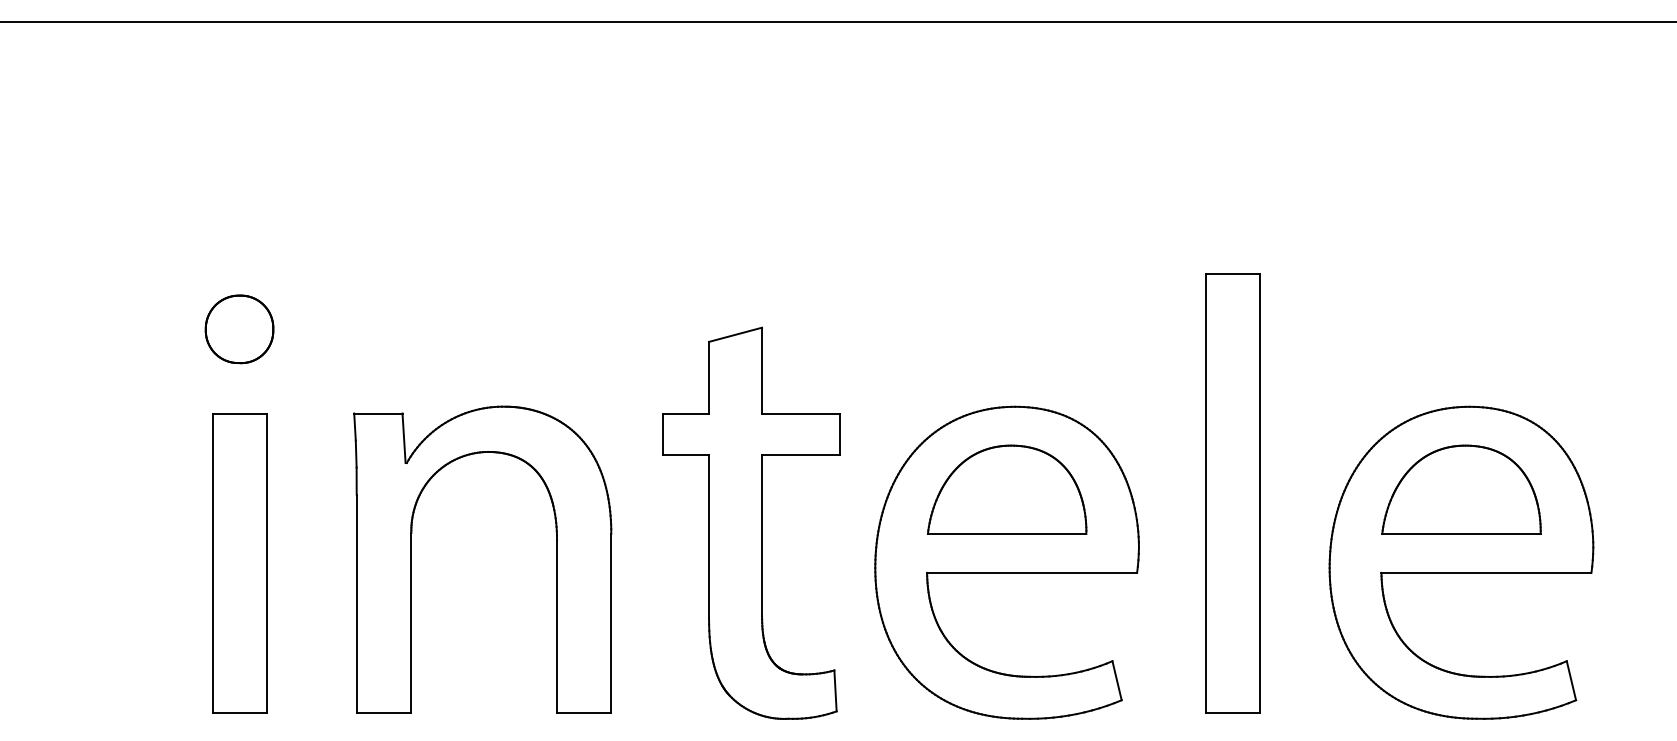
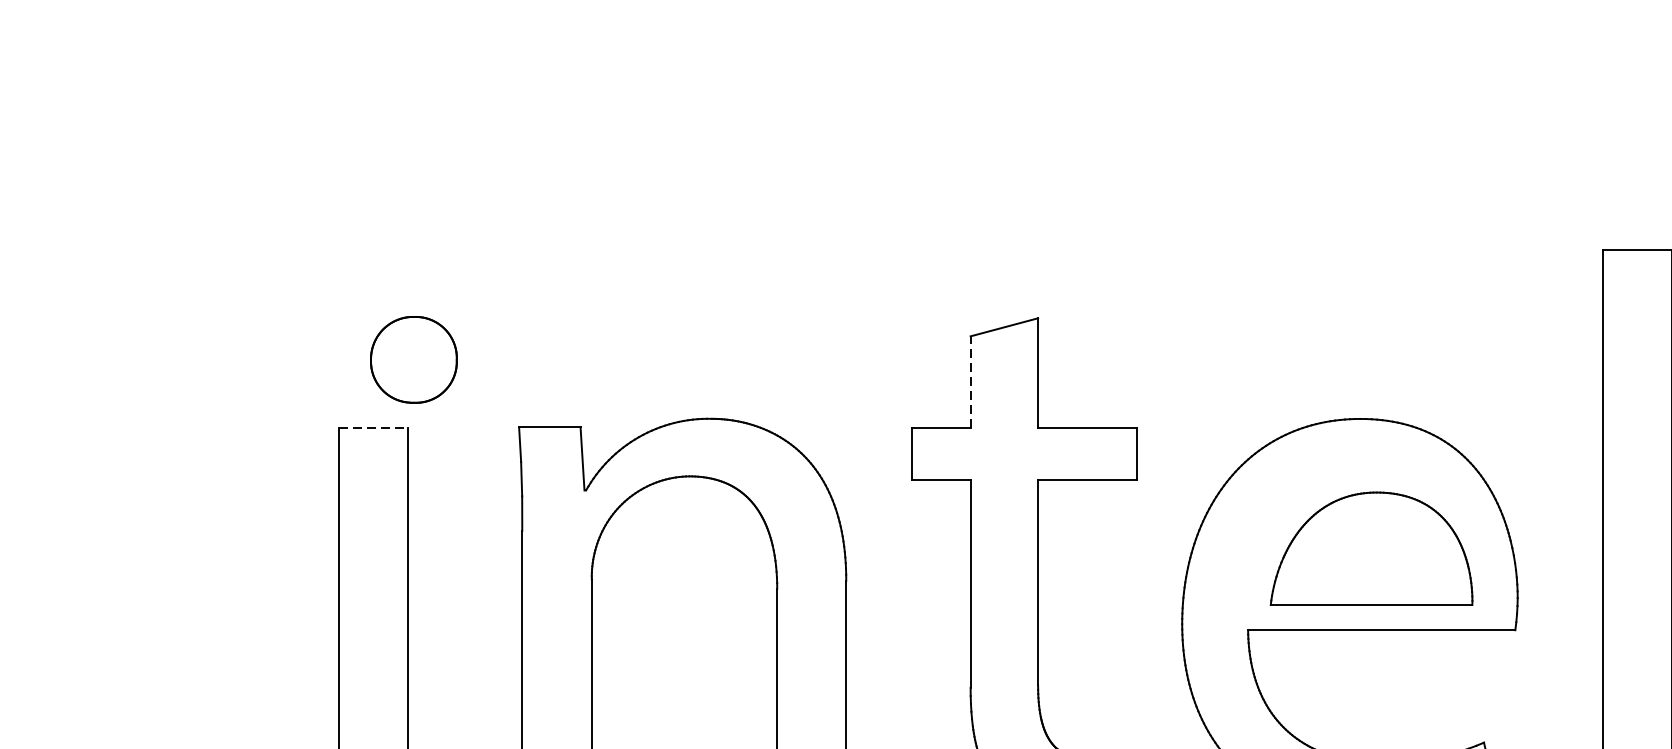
part: (239, 329) -> (413, 360), moved
line: (709, 377) -> (971, 381), solid -> dashed
line: (240, 413) -> (374, 427), solid -> dashed
part: (1007, 489) -> (1372, 548), moved

